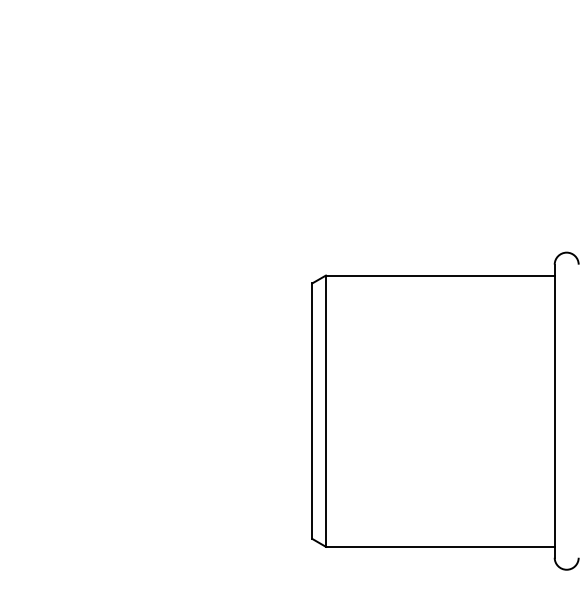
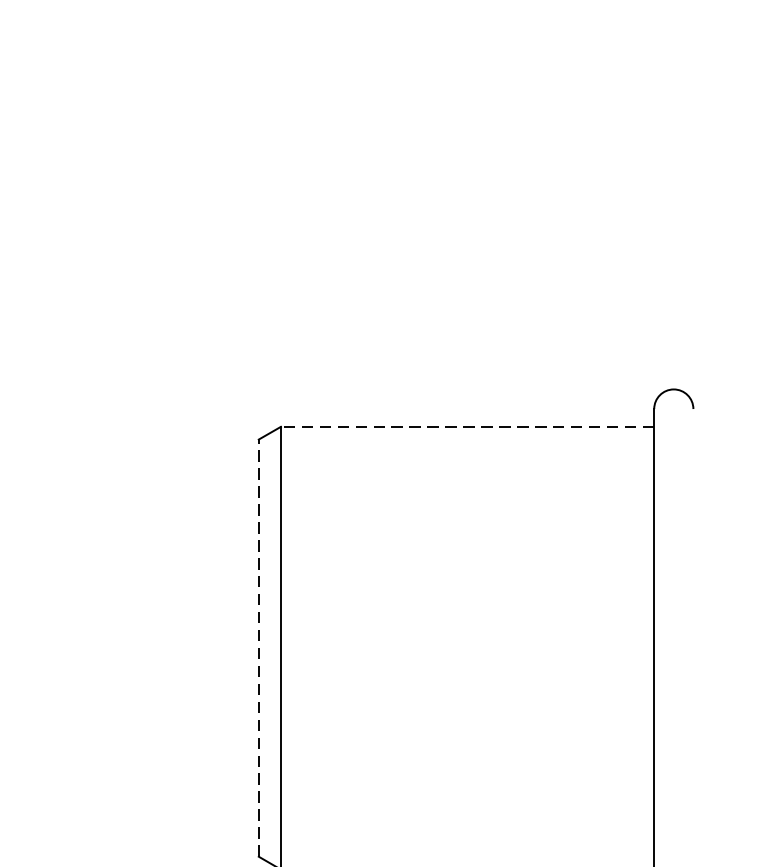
line: (439, 275) -> (466, 426), solid -> dashed
line: (312, 411) -> (258, 648), solid -> dashed

